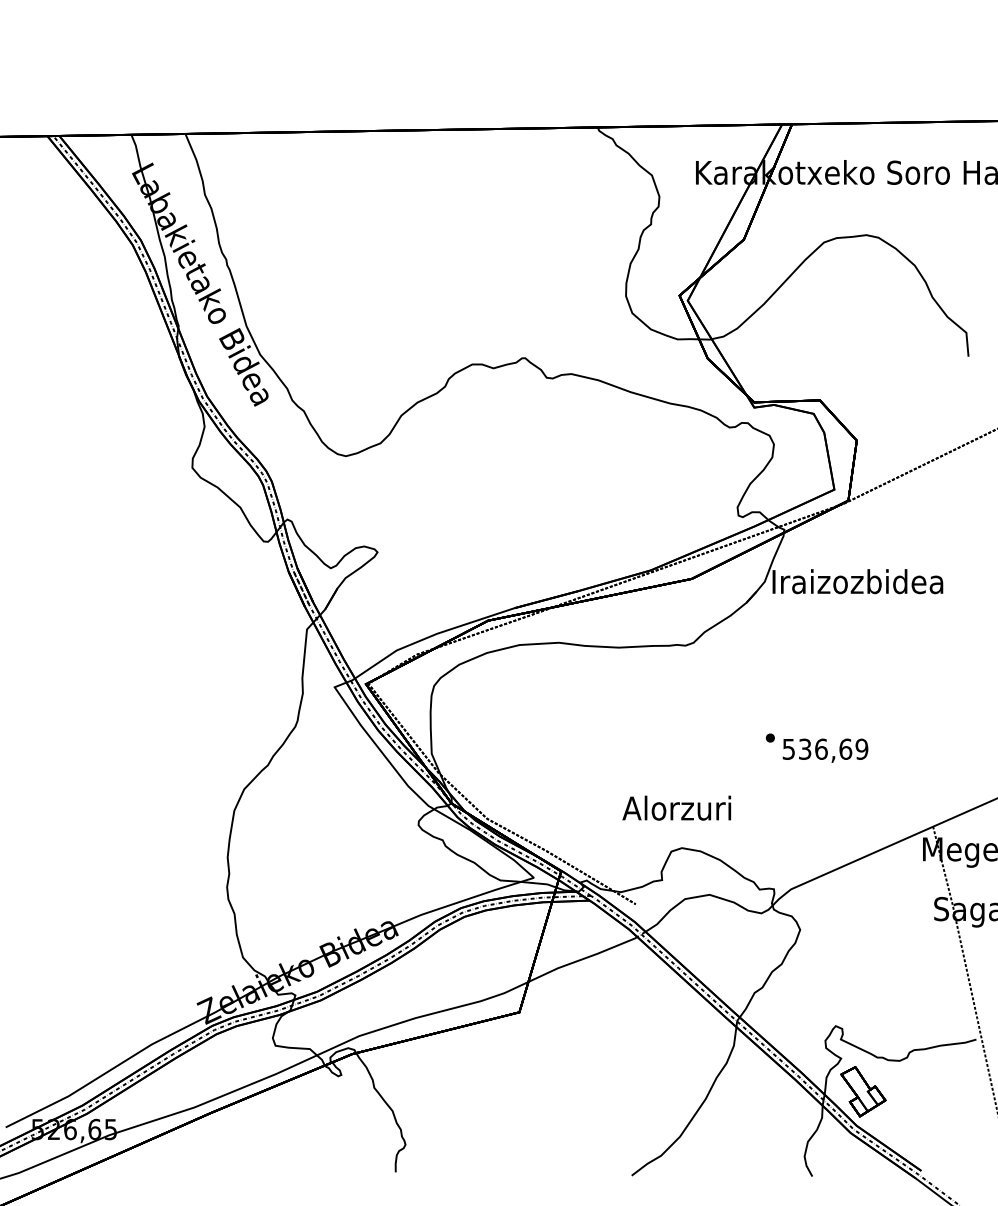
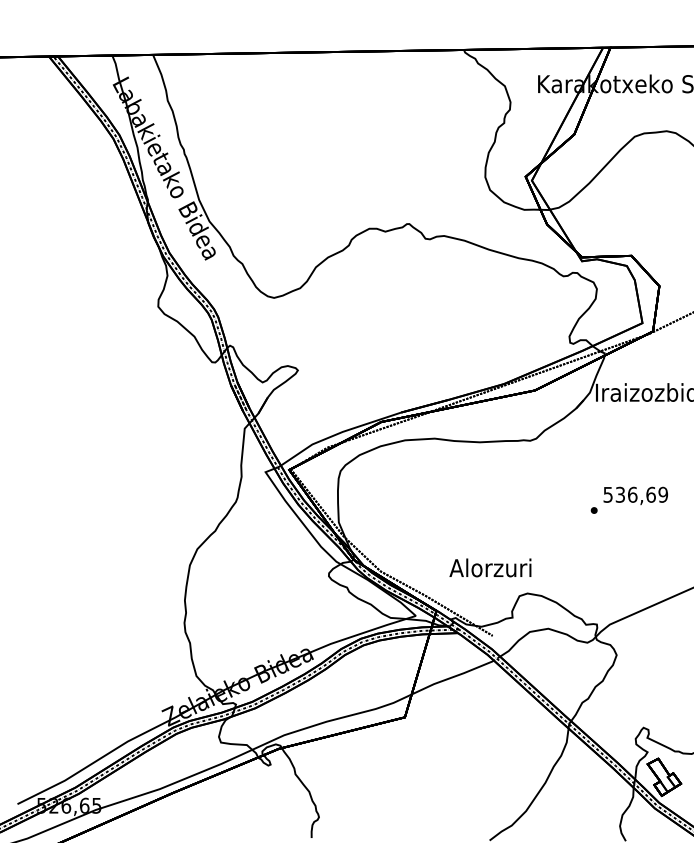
text: (825, 750) -> (635, 495), moved
text: (676, 807) -> (490, 567), moved

